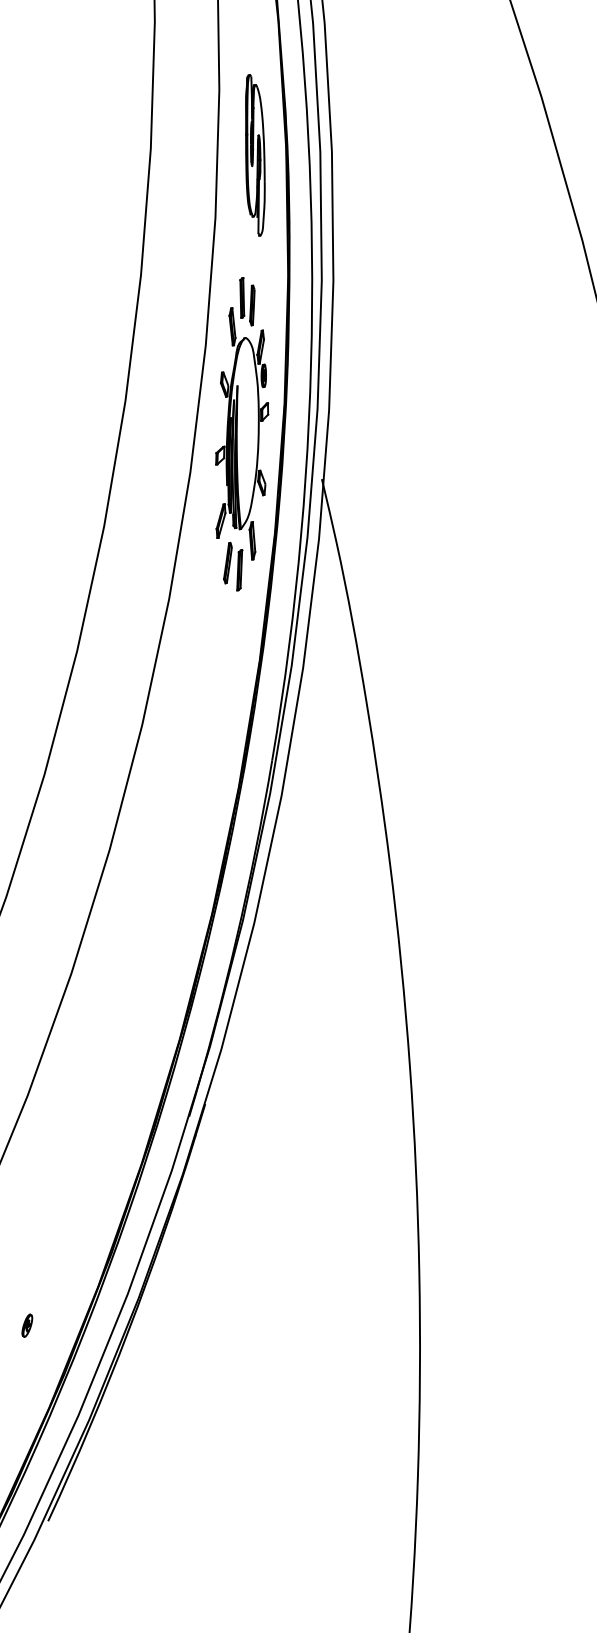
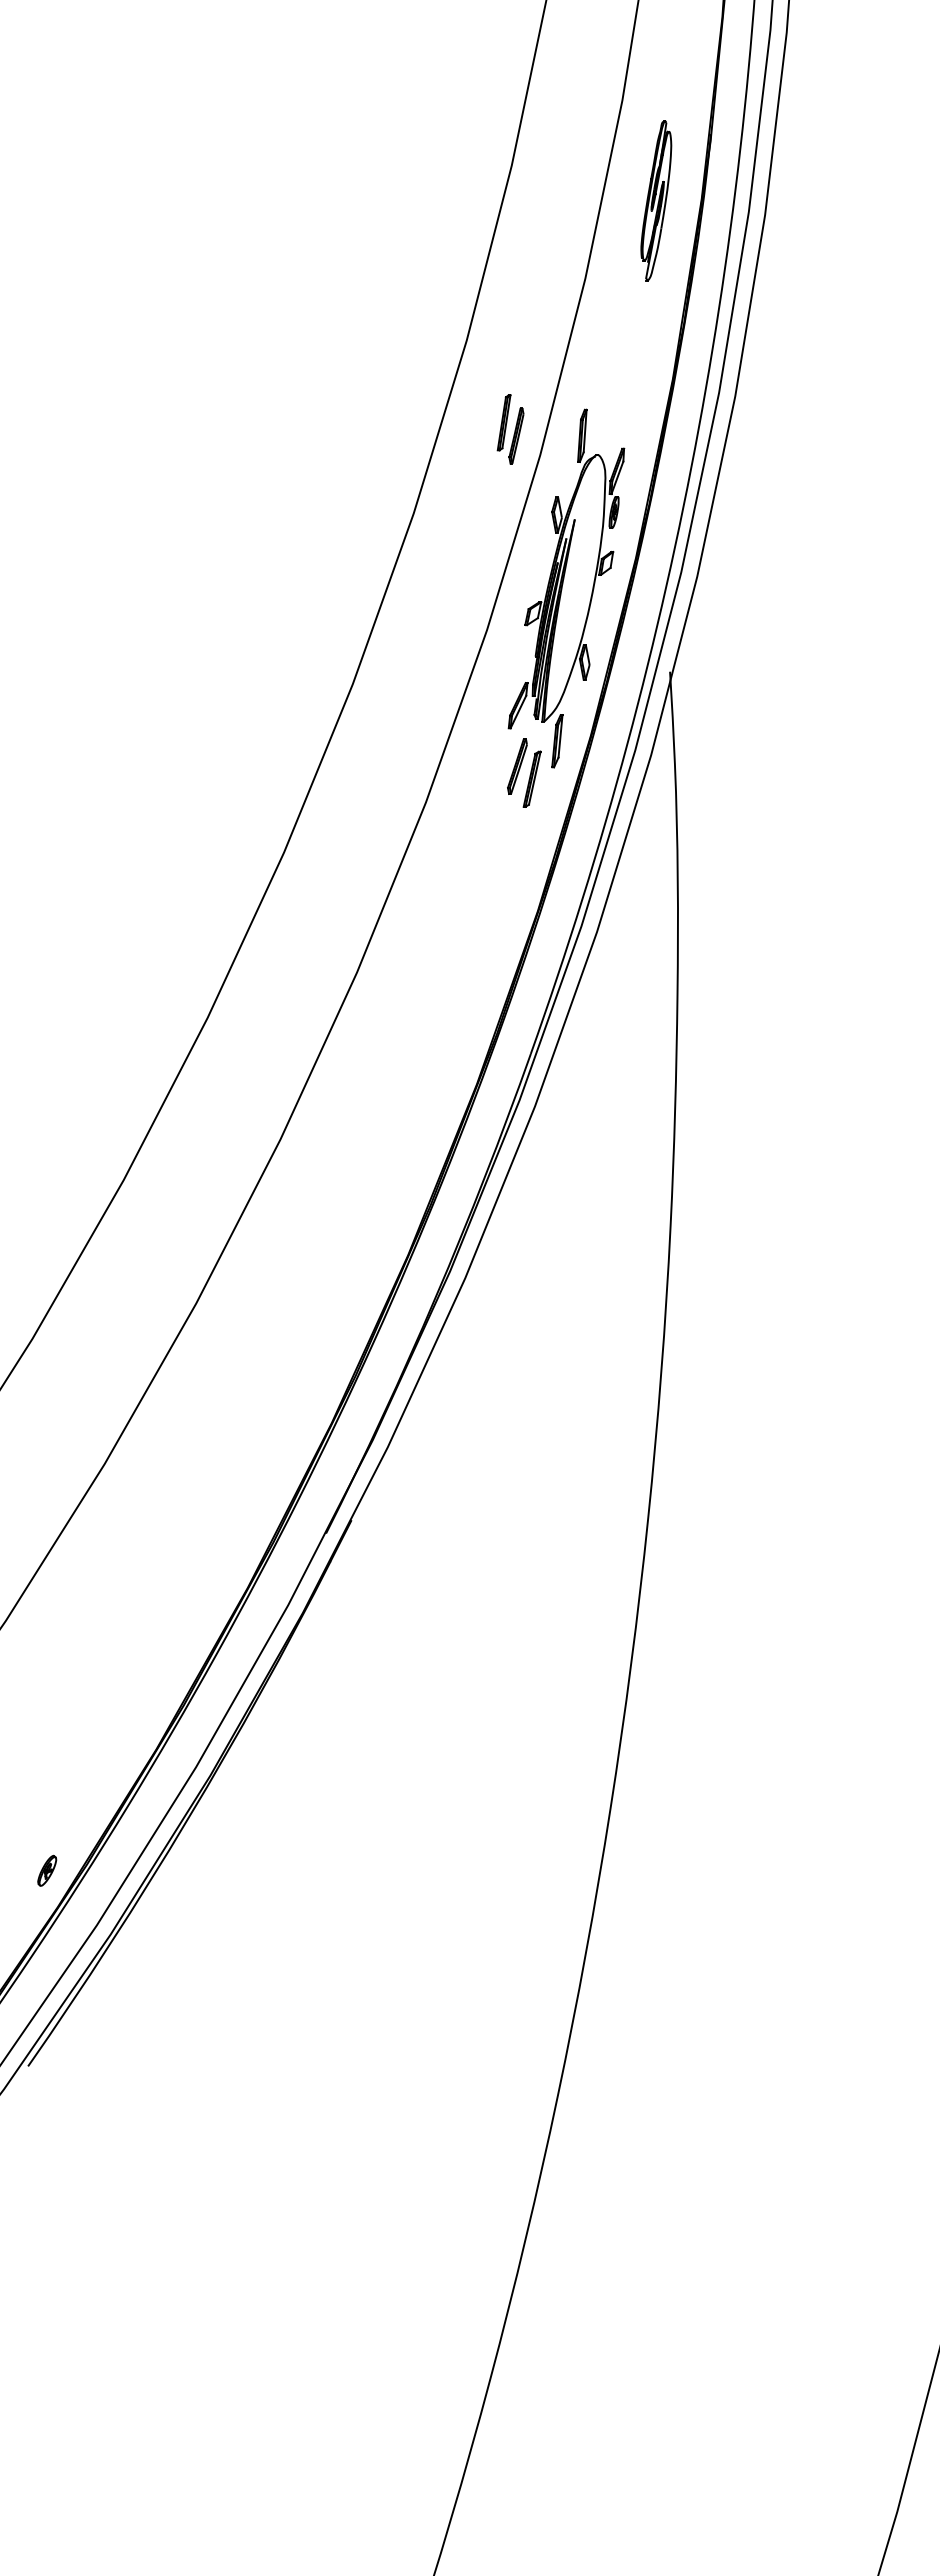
part: (255, 155) -> (656, 200), size x0.7
part: (247, 301) -> (510, 429), moved
part: (27, 1325) -> (47, 1870), moved

